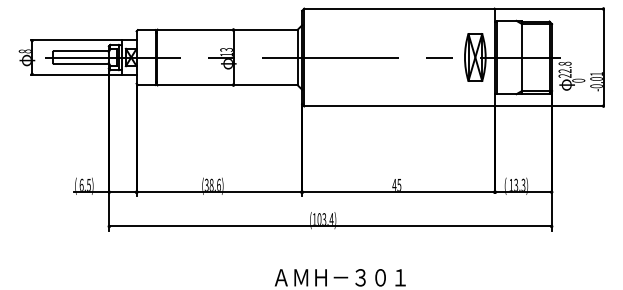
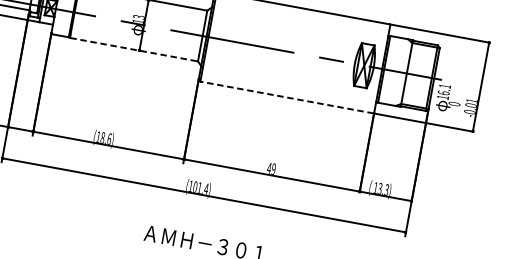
text: (564, 69) -> (443, 91), 22.8 -> 16.1
line: (228, 85) -> (134, 49), solid -> dashed
line: (398, 106) -> (286, 97), solid -> dashed
text: (206, 184) -> (98, 136), (38.6) -> (18.6)
text: (399, 184) -> (274, 168), 45 -> 49
text: (324, 218) -> (200, 187), (103.4) -> (101.4)

